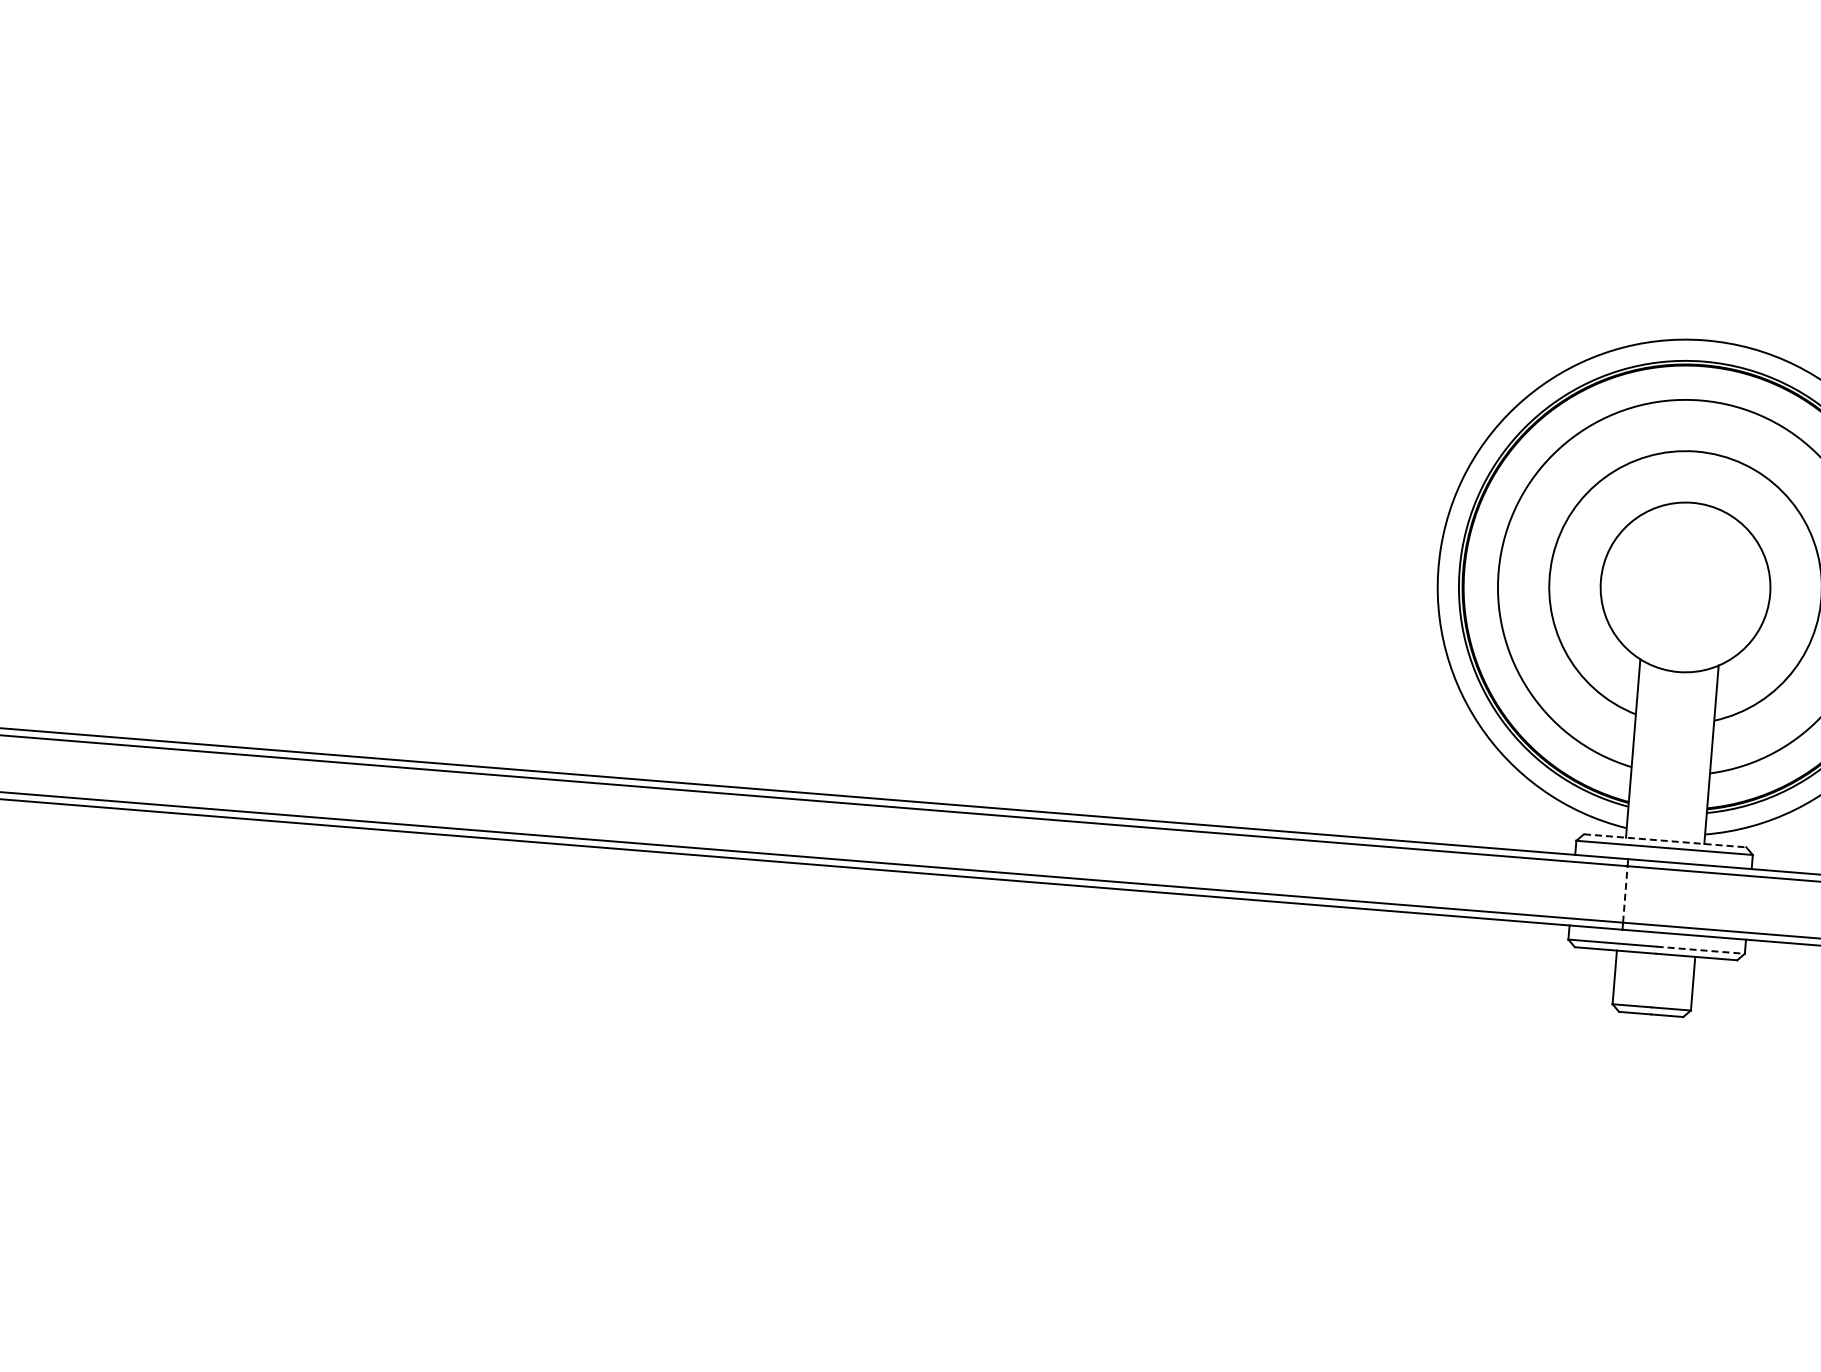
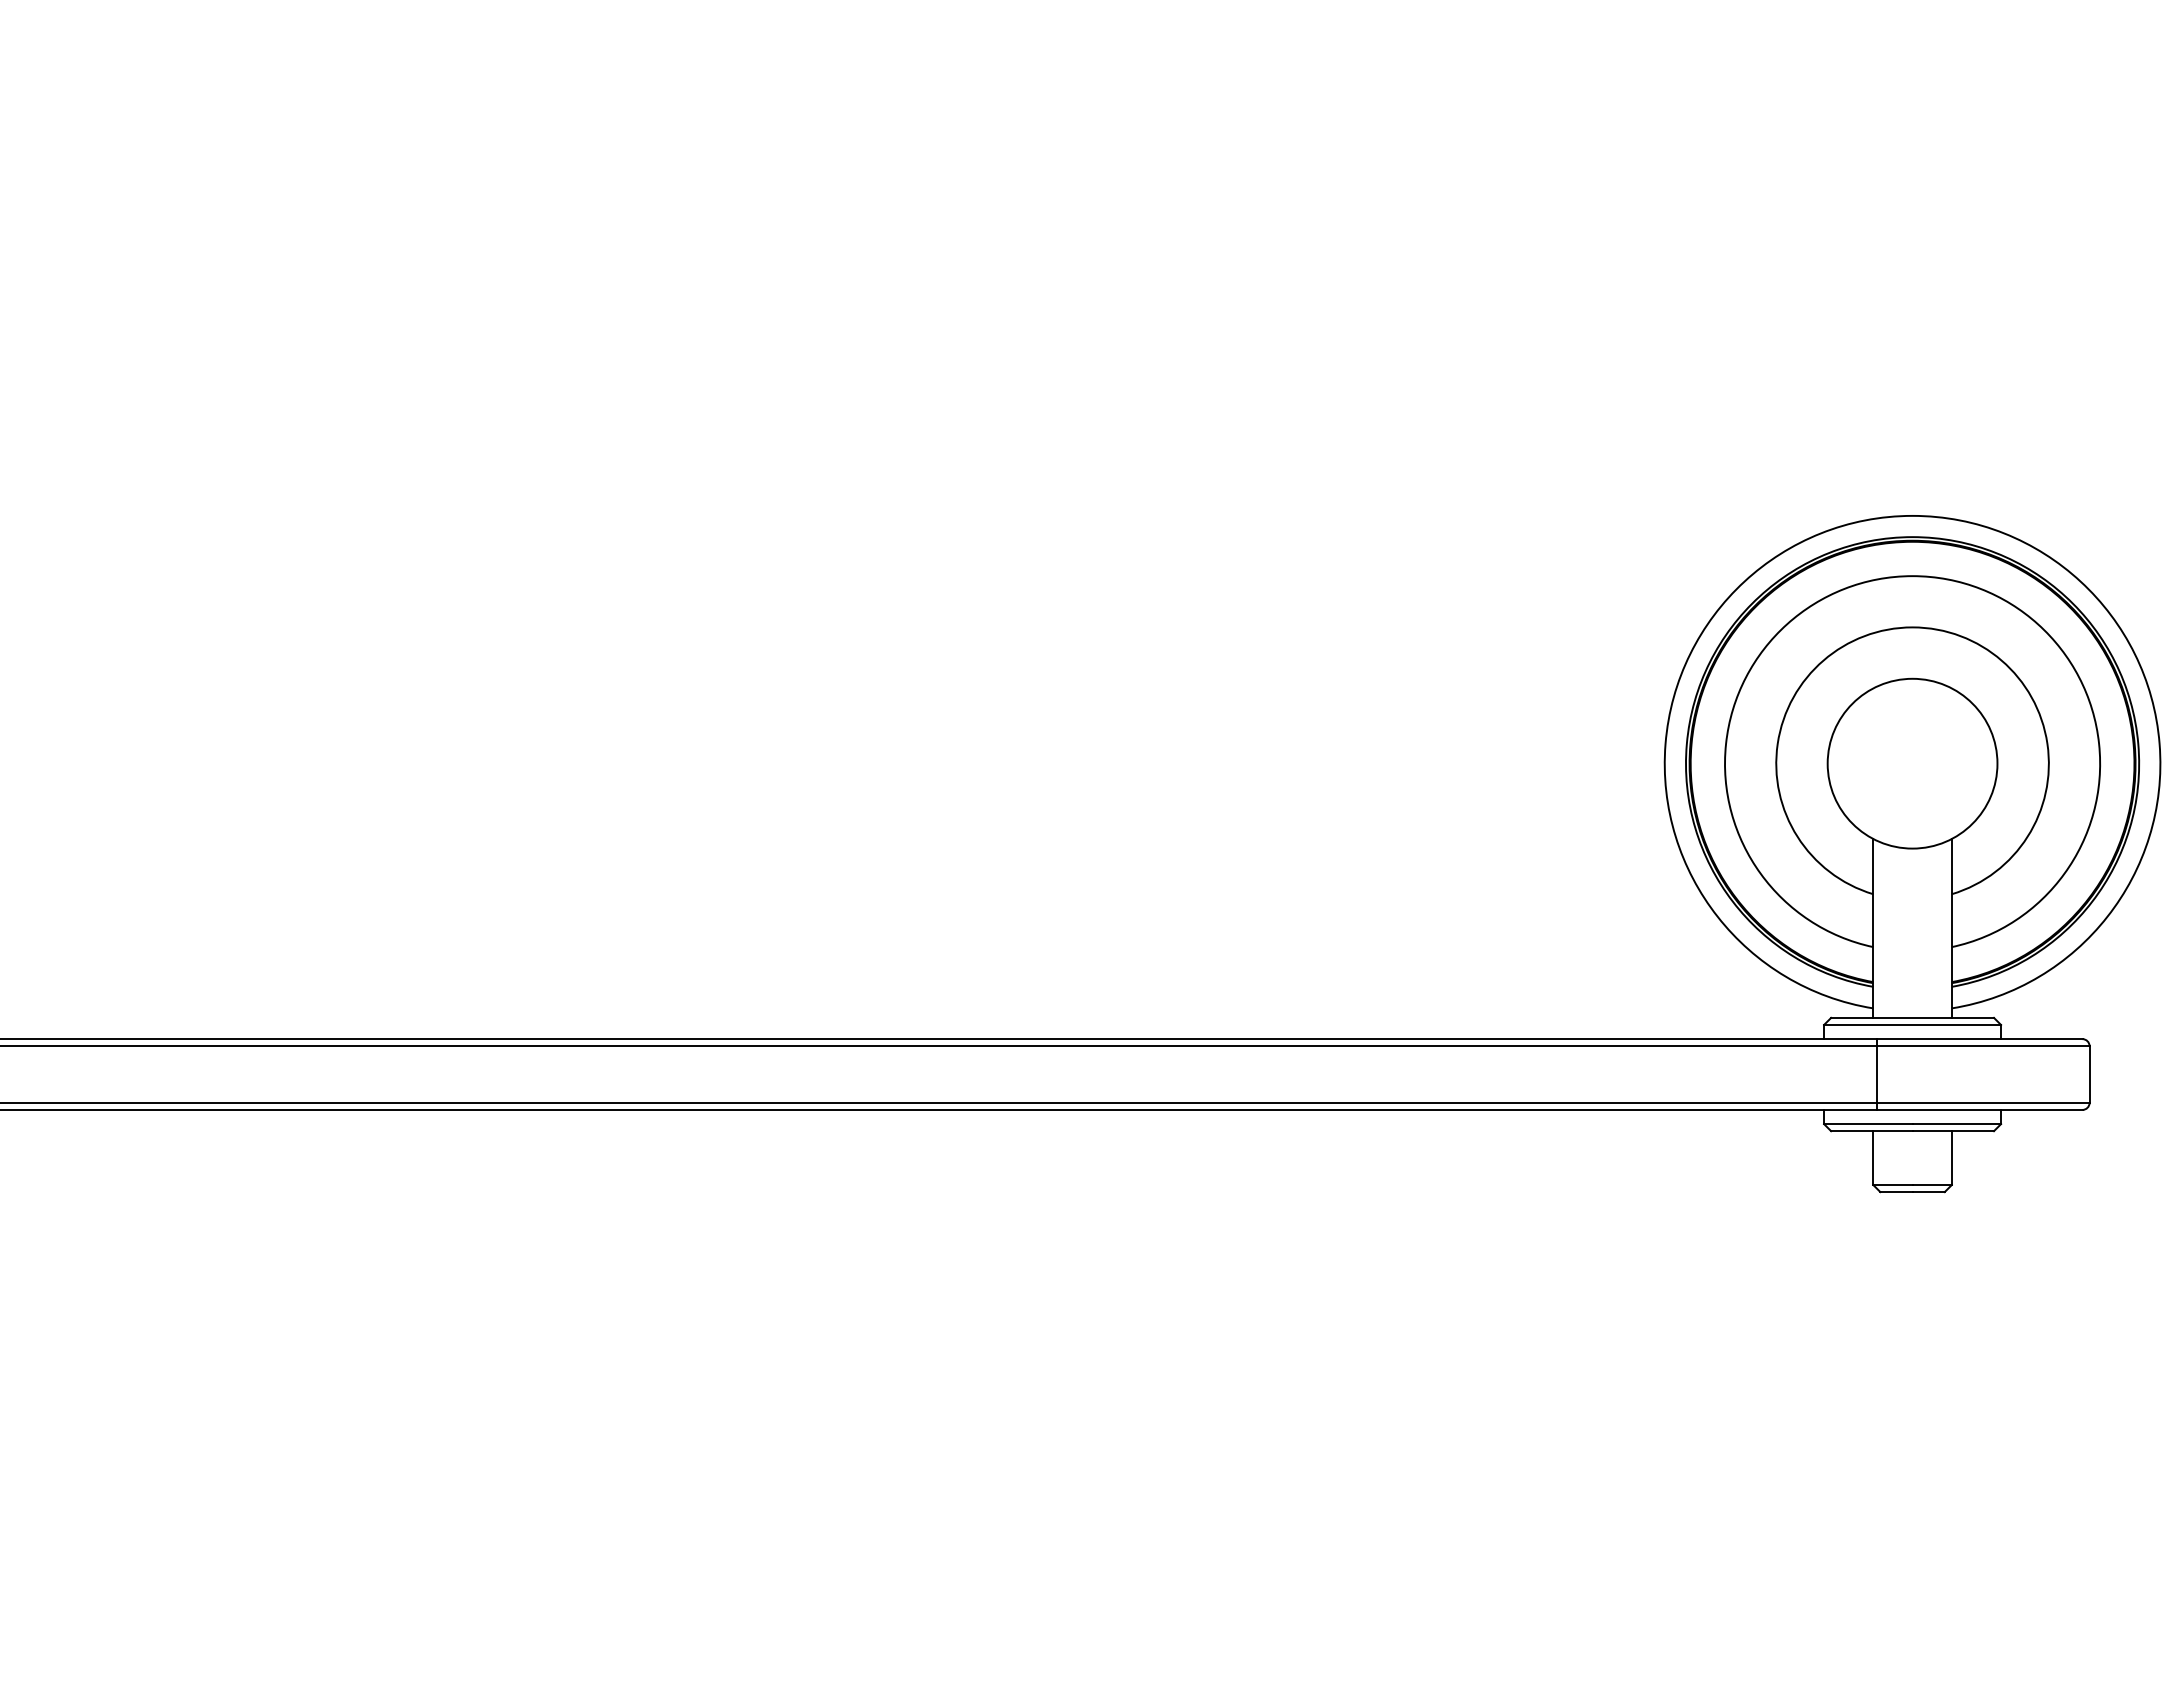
line: (1666, 840) -> (1913, 1017), dashed -> solid
line: (1625, 894) -> (1877, 1074), dashed -> solid
line: (1701, 950) -> (1957, 1124), dashed -> solid

